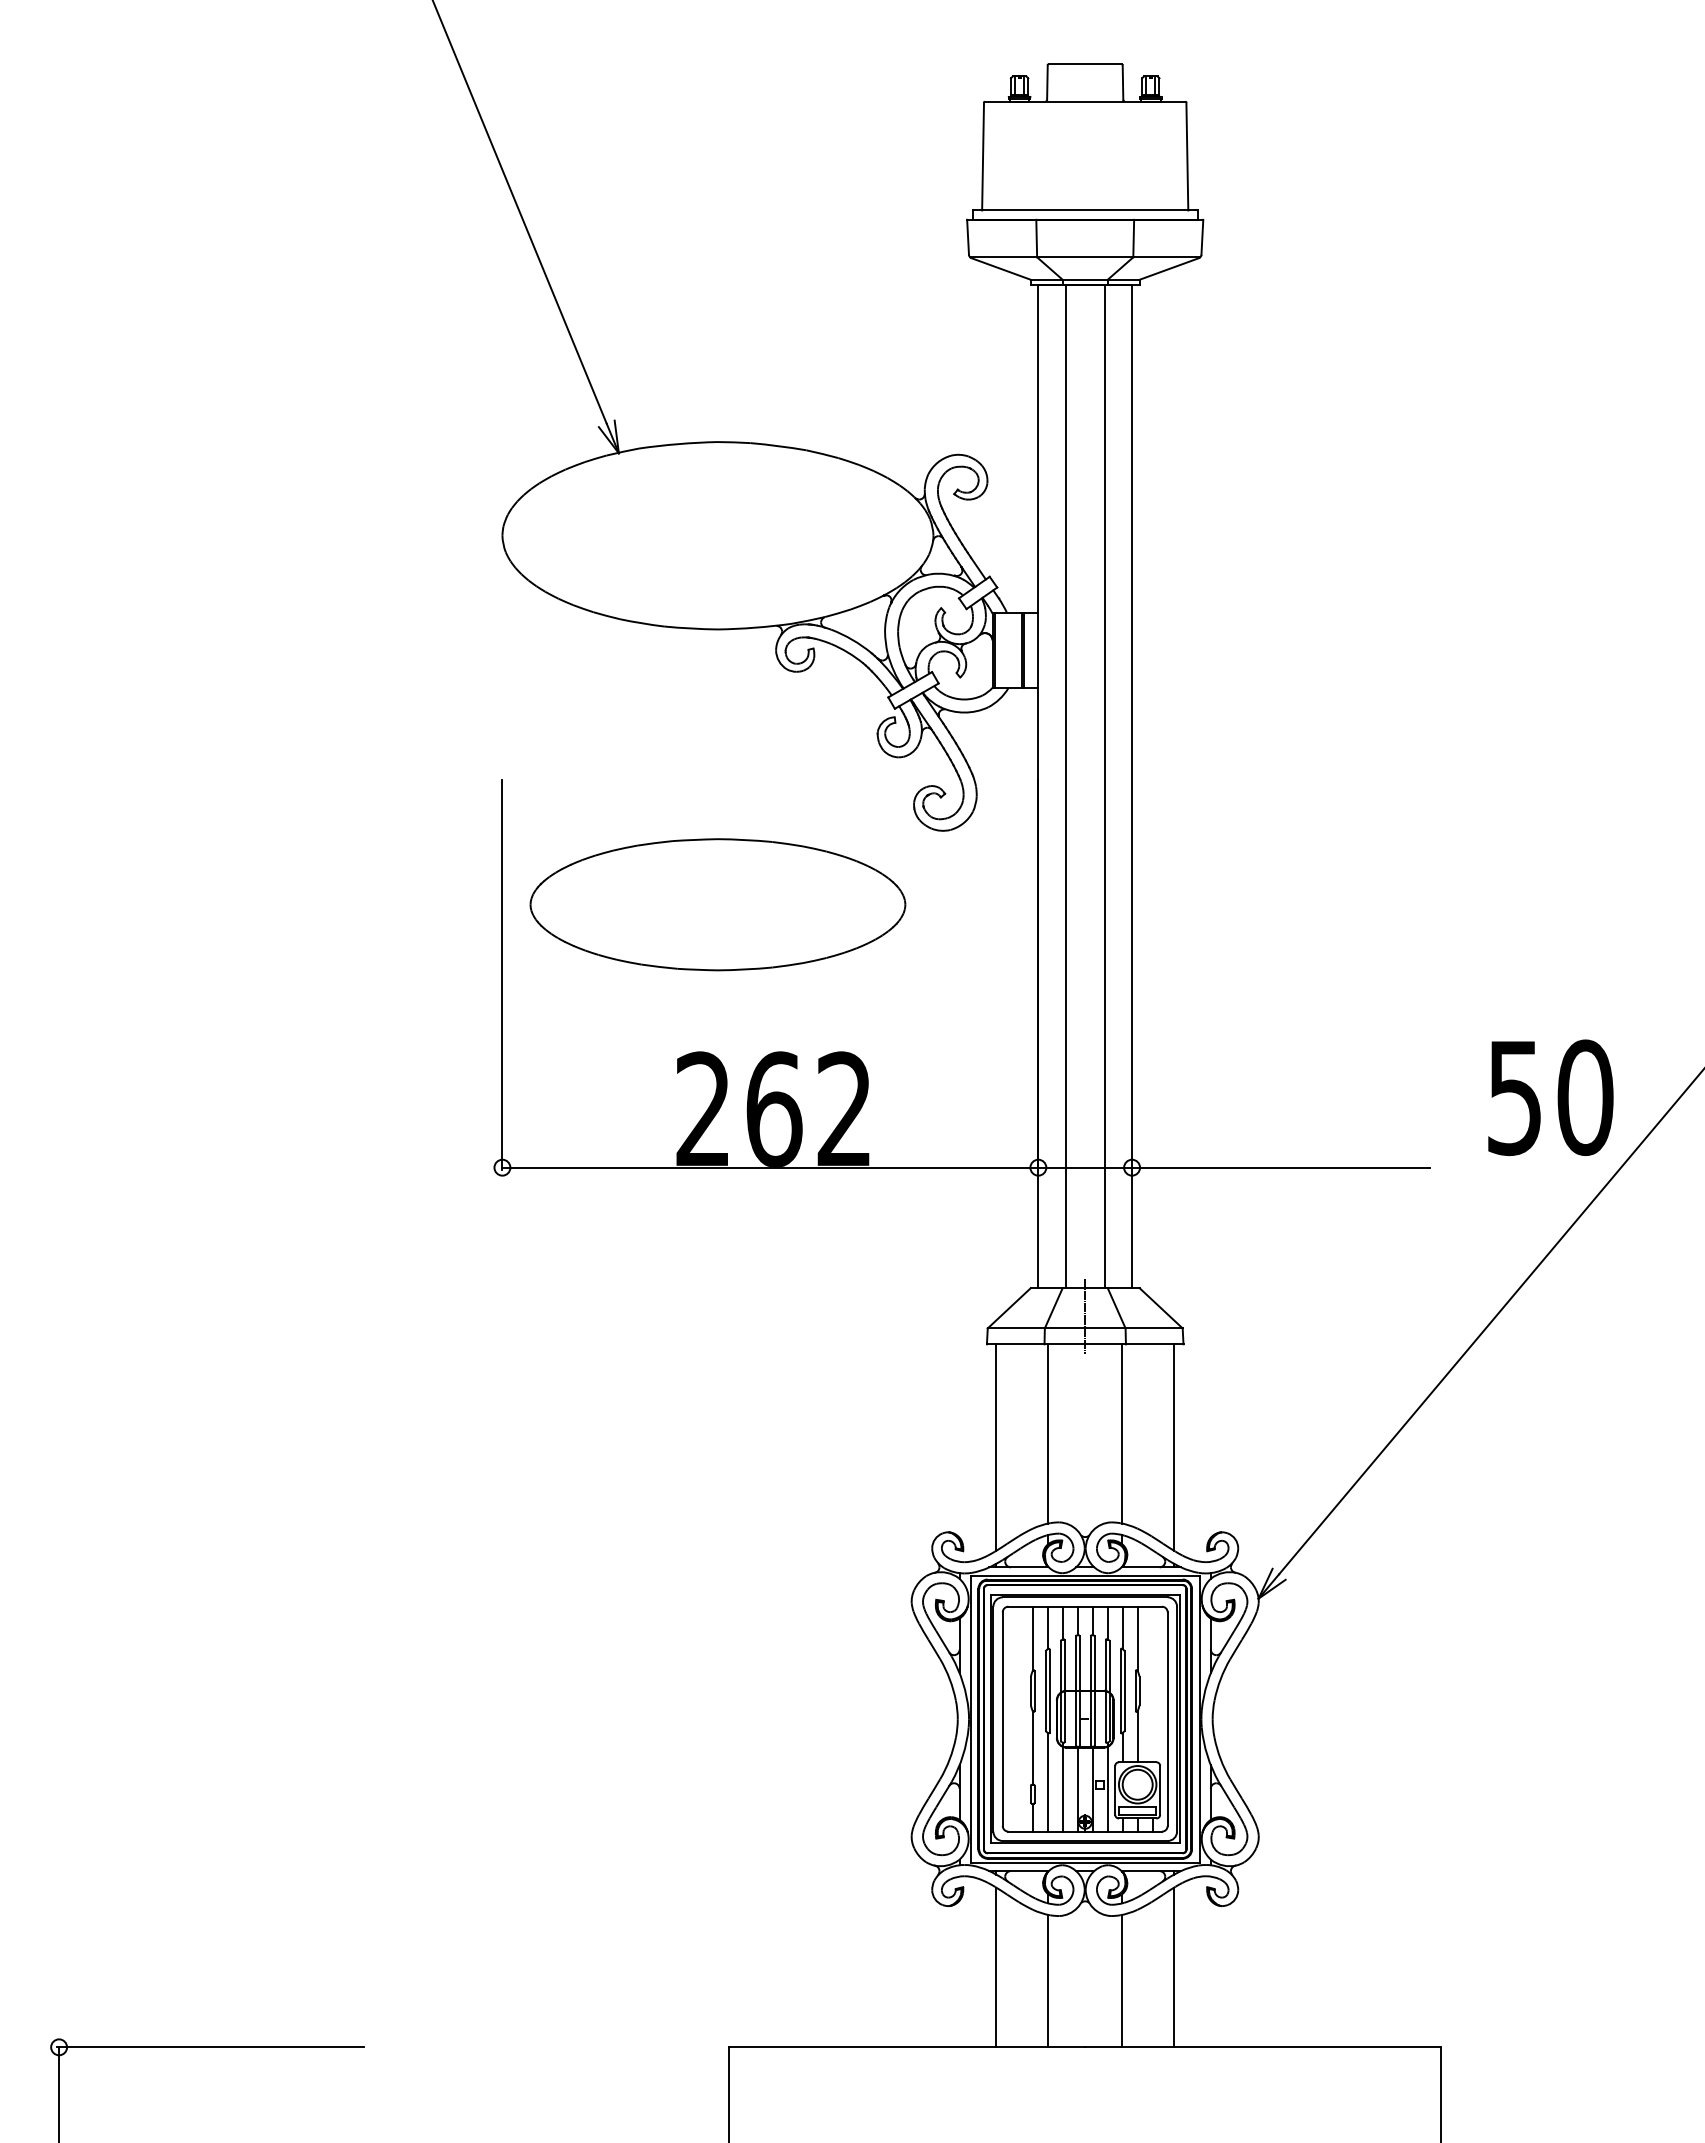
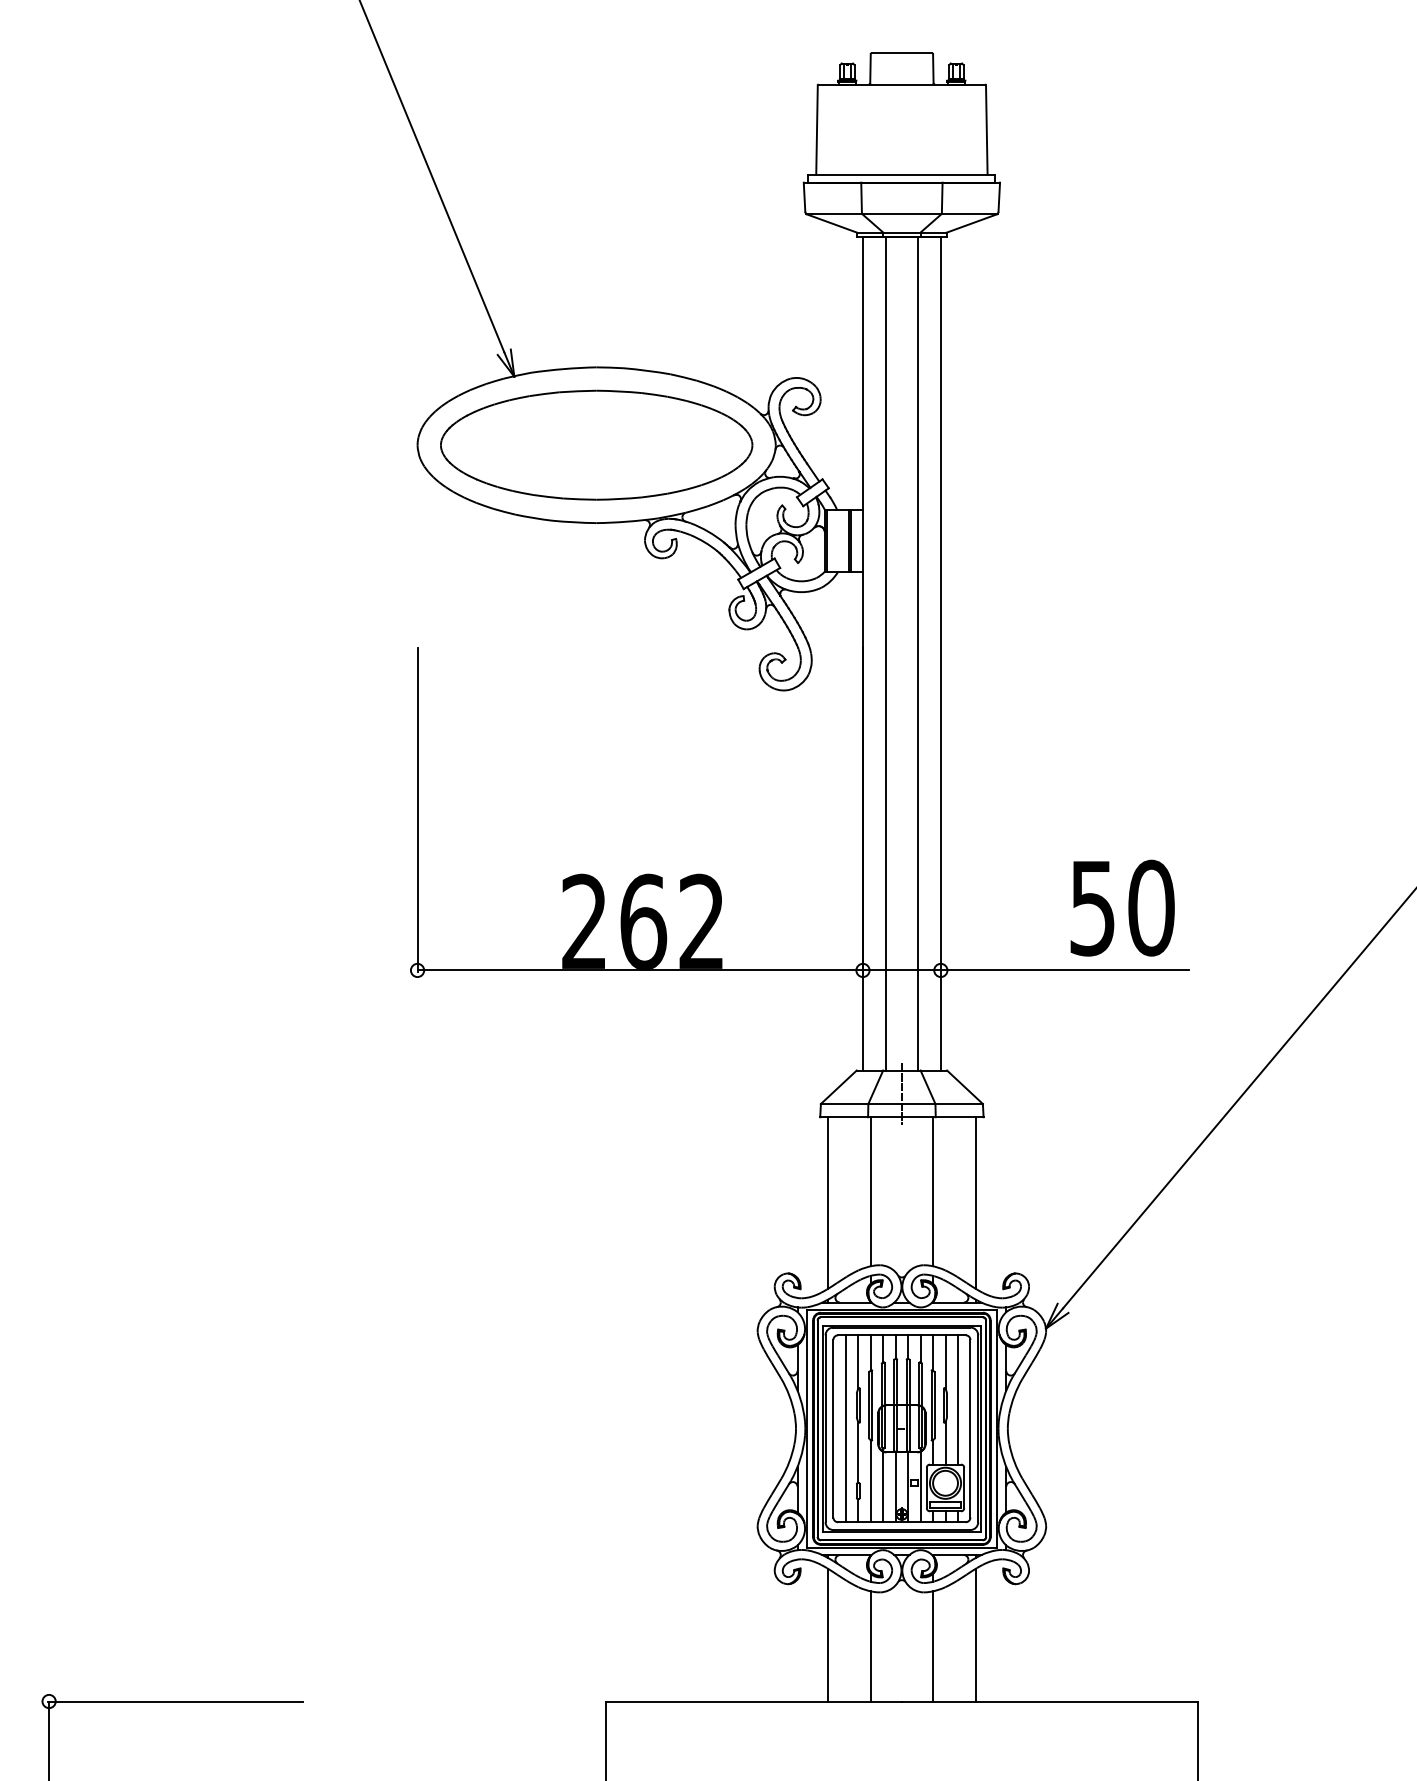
part: (717, 904) -> (596, 445), moved
text: (1550, 1097) -> (1122, 907), moved
line: (1152, 1684) -> (957, 1399), added
line: (1017, 1718) -> (845, 1428), added

